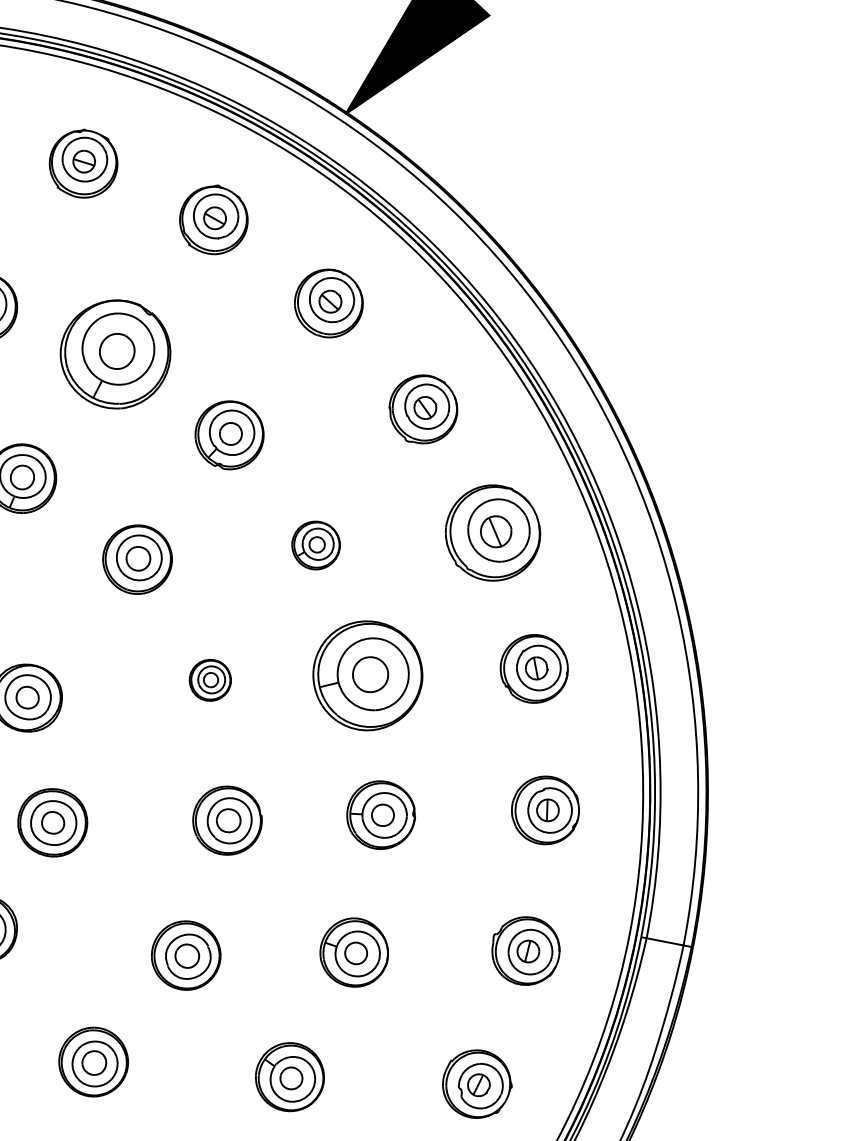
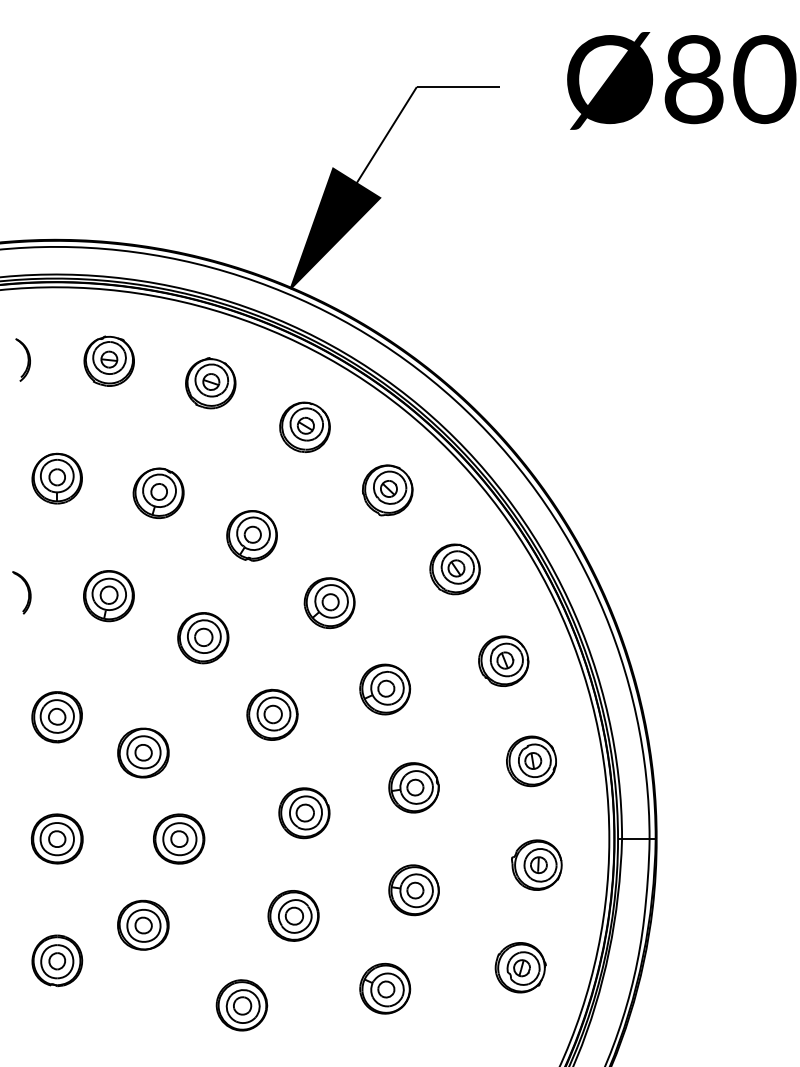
part: (115, 352) -> (158, 492), size x0.62
part: (492, 533) -> (454, 569), size x0.71
part: (316, 544) -> (329, 602), size x1.43
part: (368, 675) -> (385, 689), size x0.62
part: (210, 680) -> (272, 714), size x1.67

